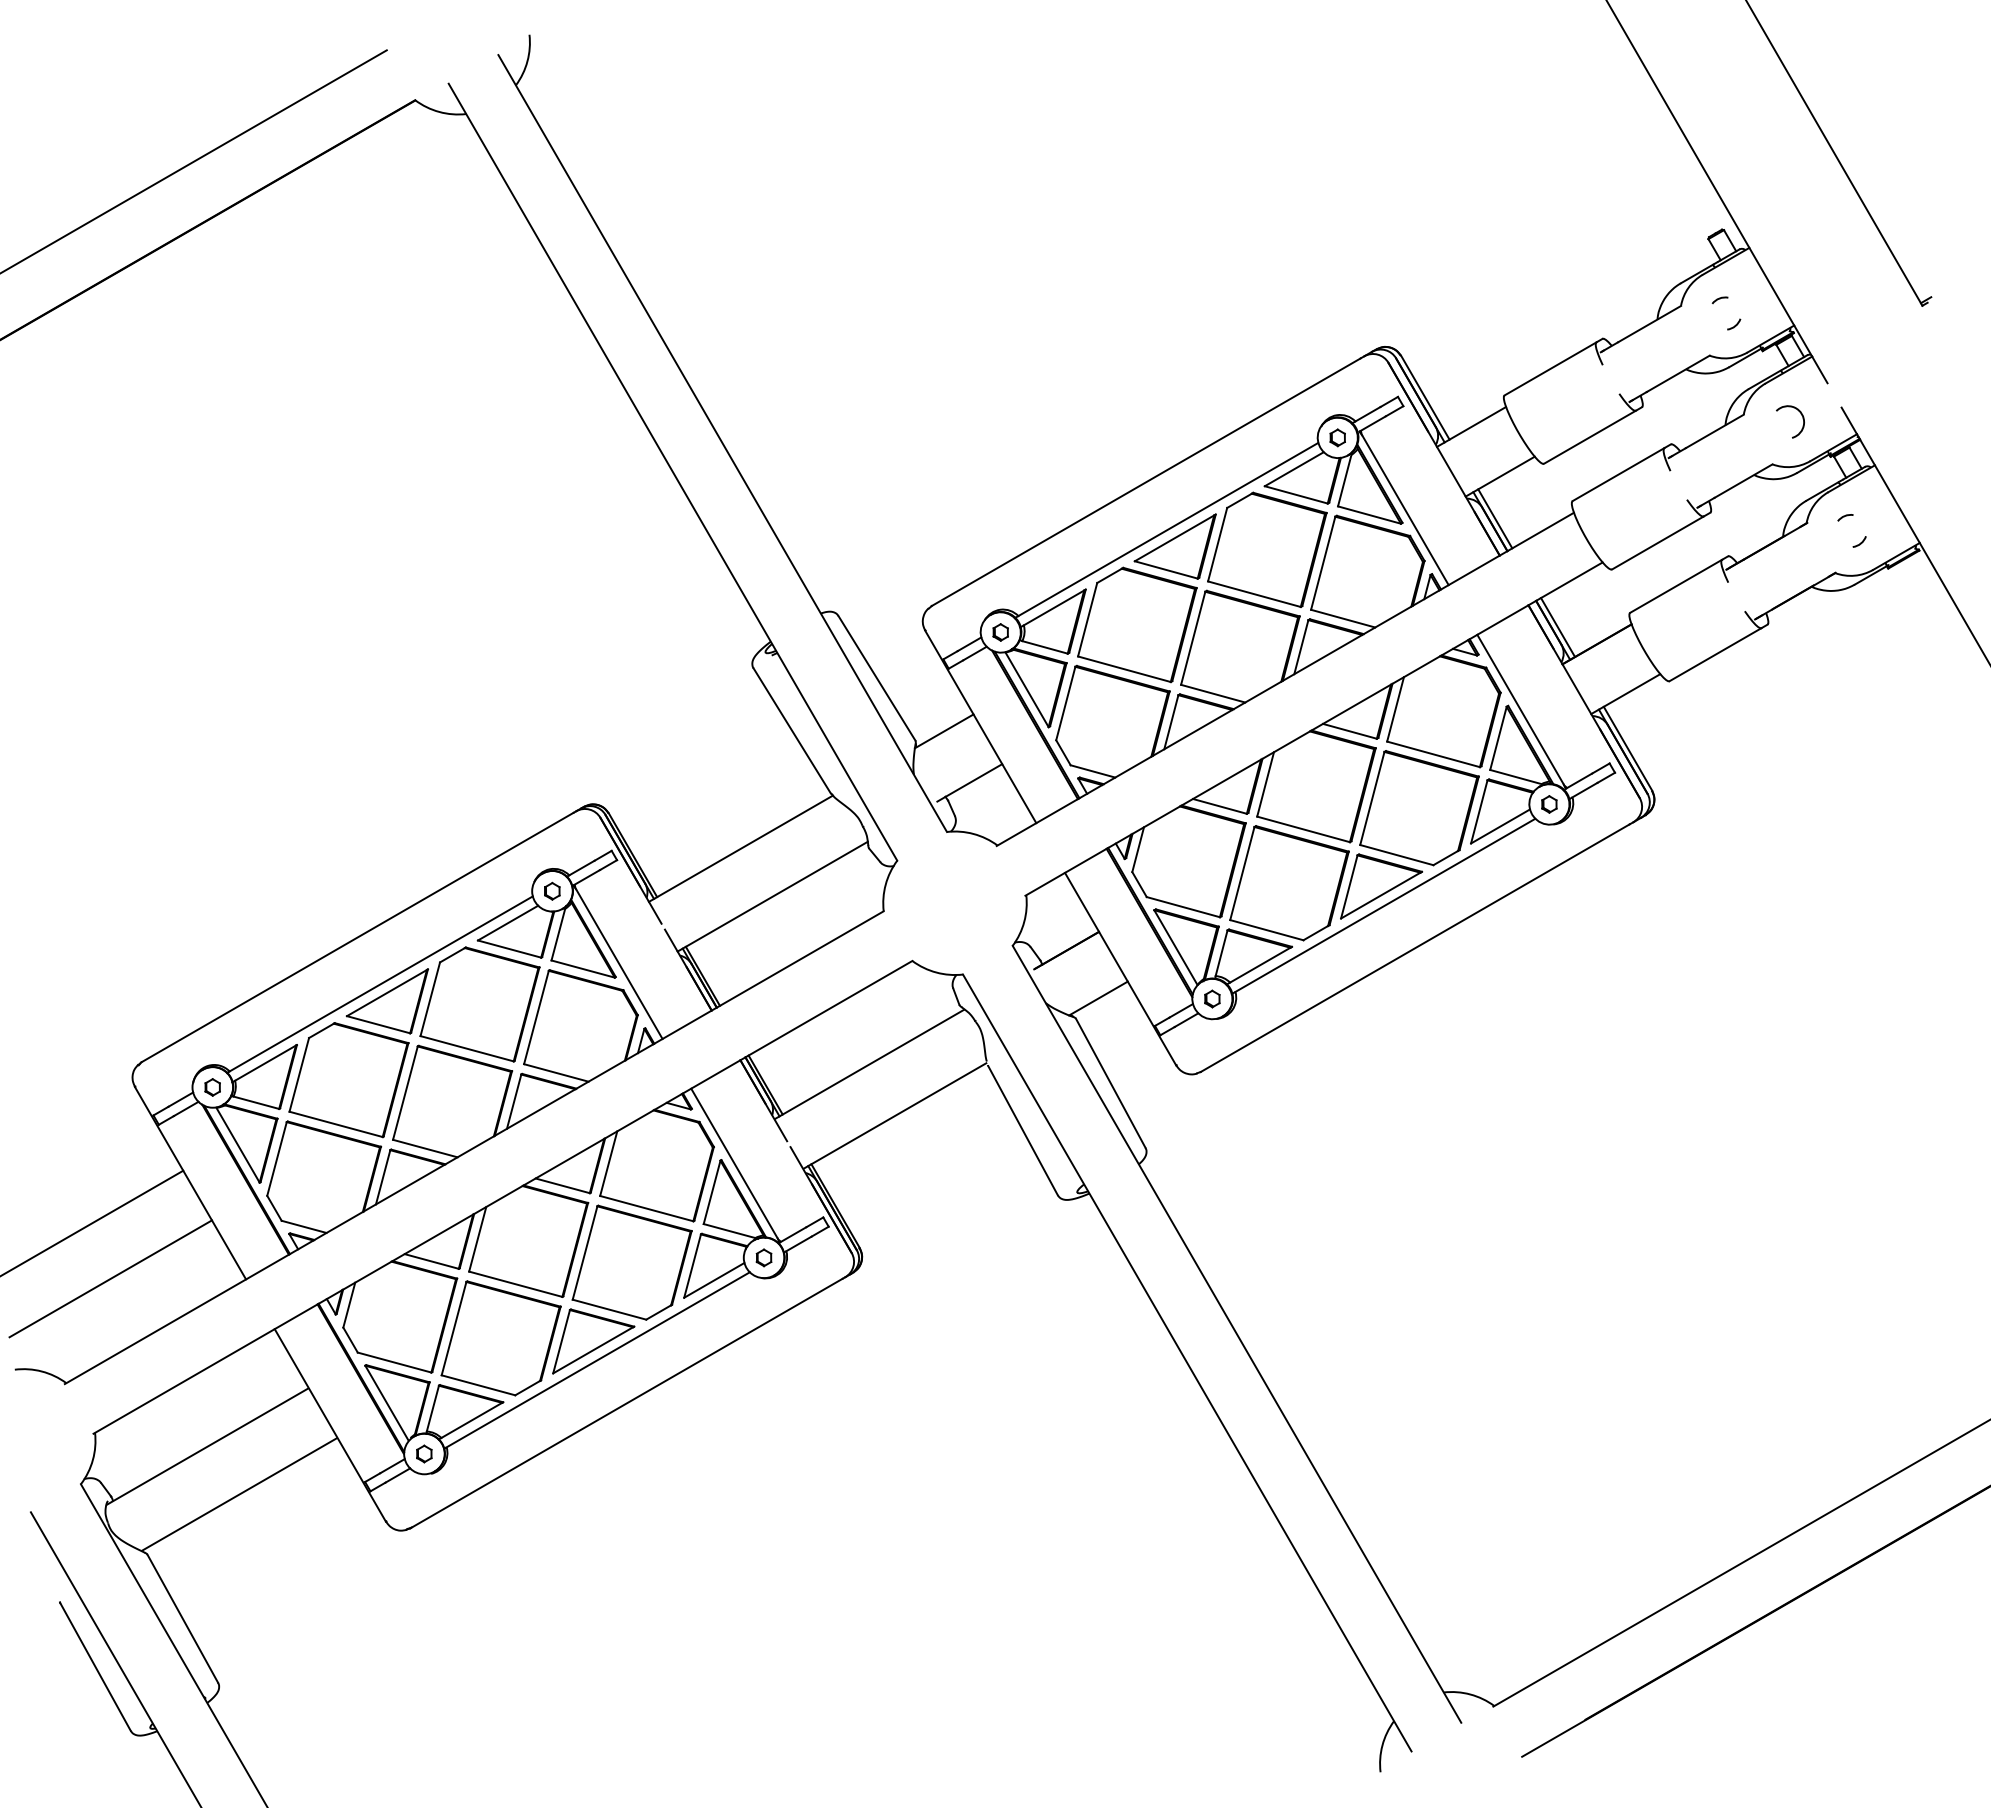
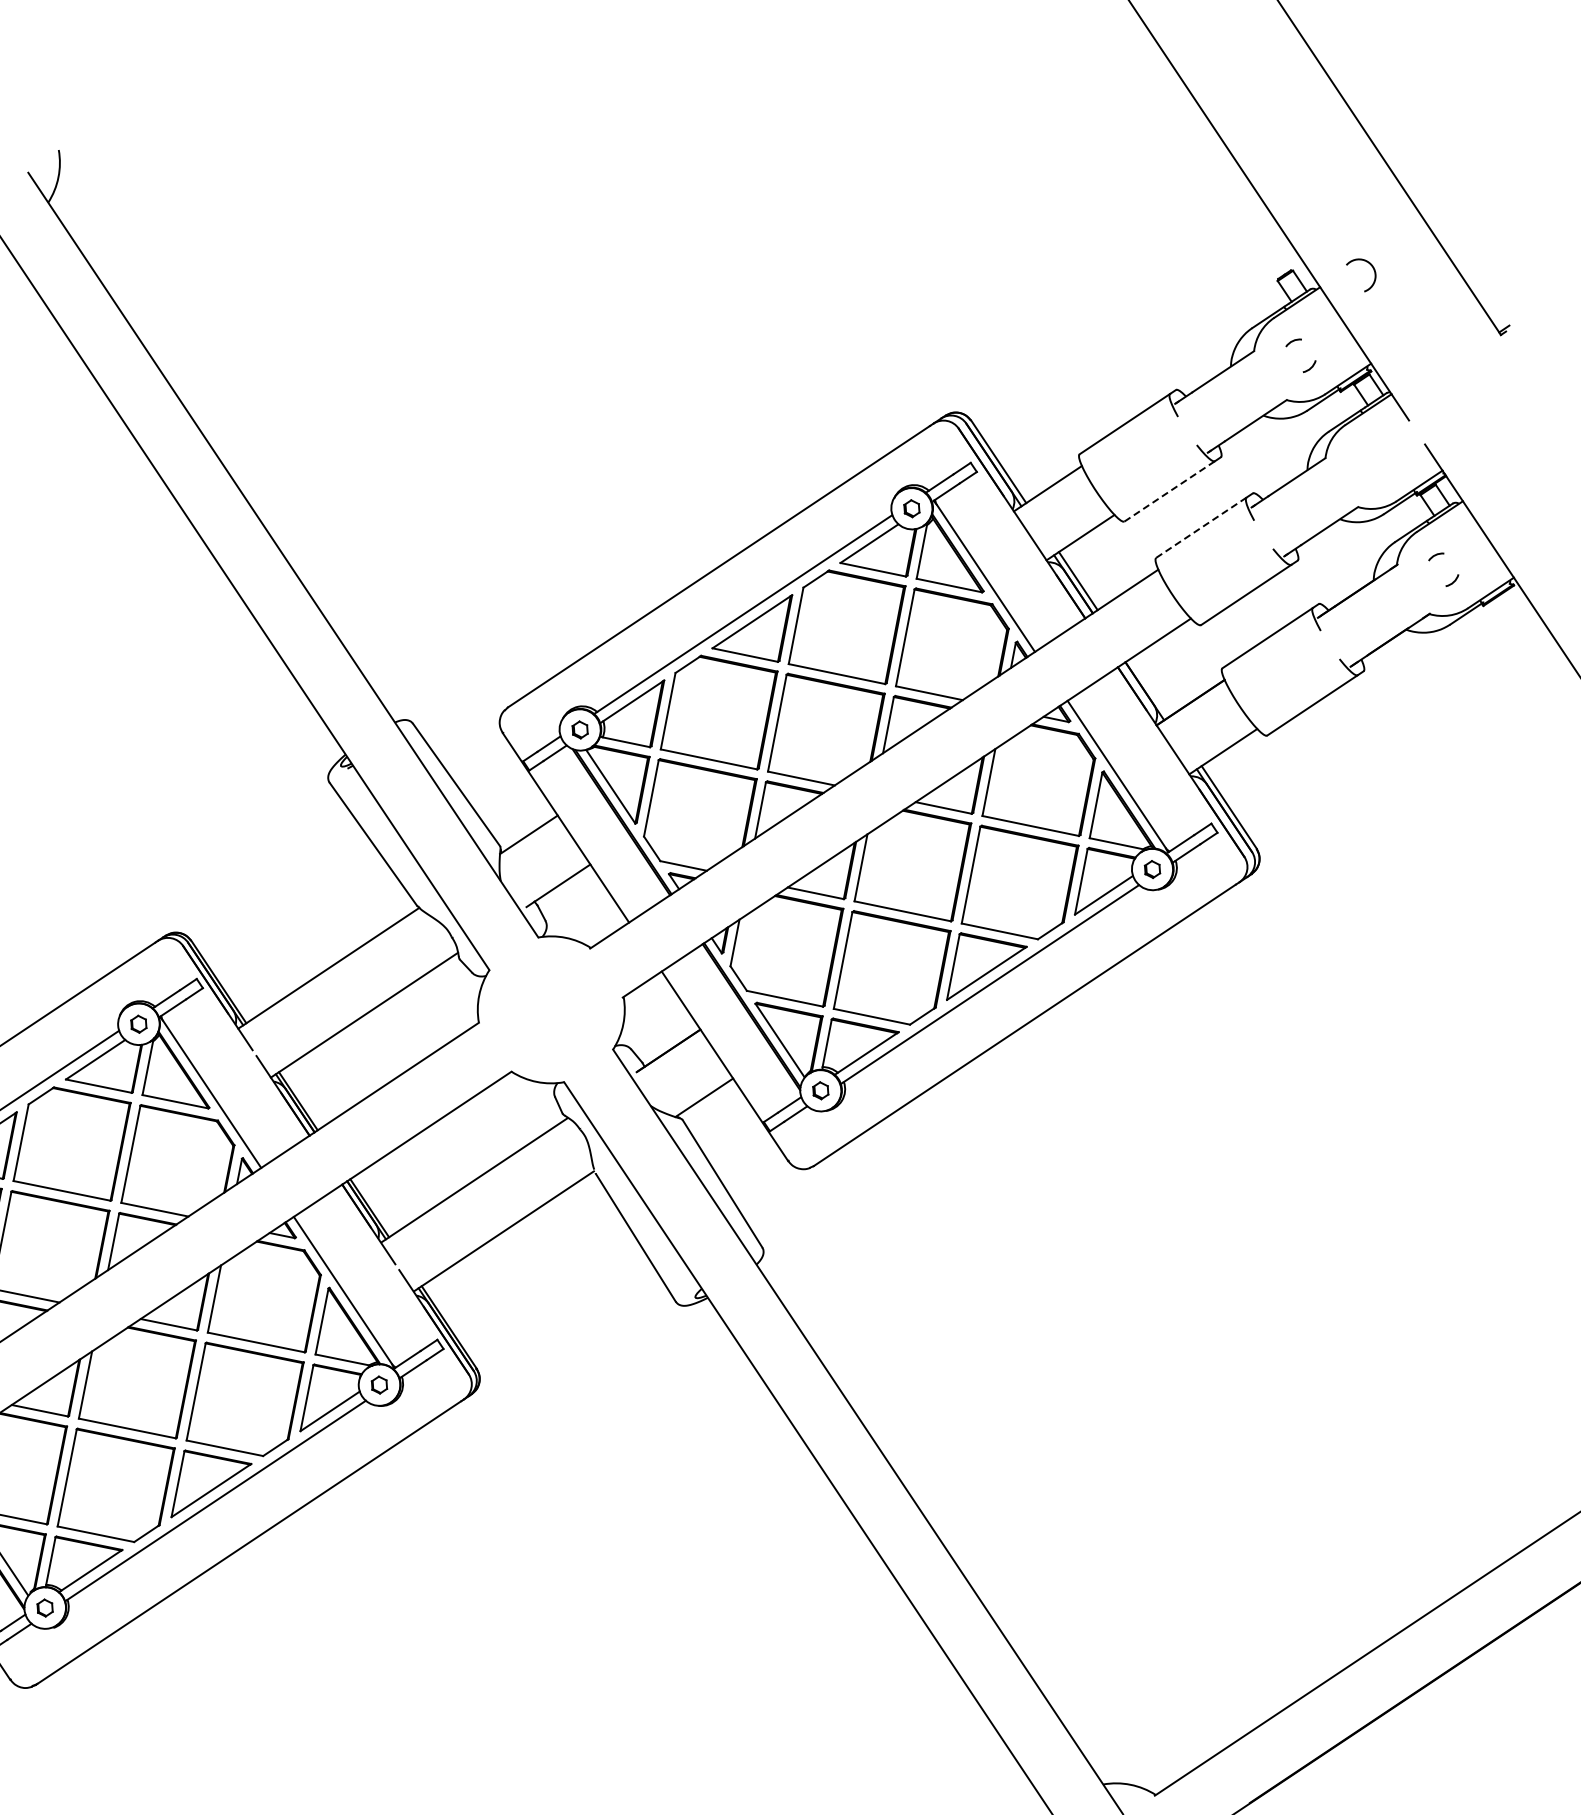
arc: (1802, 419) -> (1373, 272), moved
line: (1590, 437) -> (1170, 491), solid -> dashed
line: (1618, 474) -> (1201, 527), solid -> dashed
line: (1558, 627) -> (1150, 688), removed

